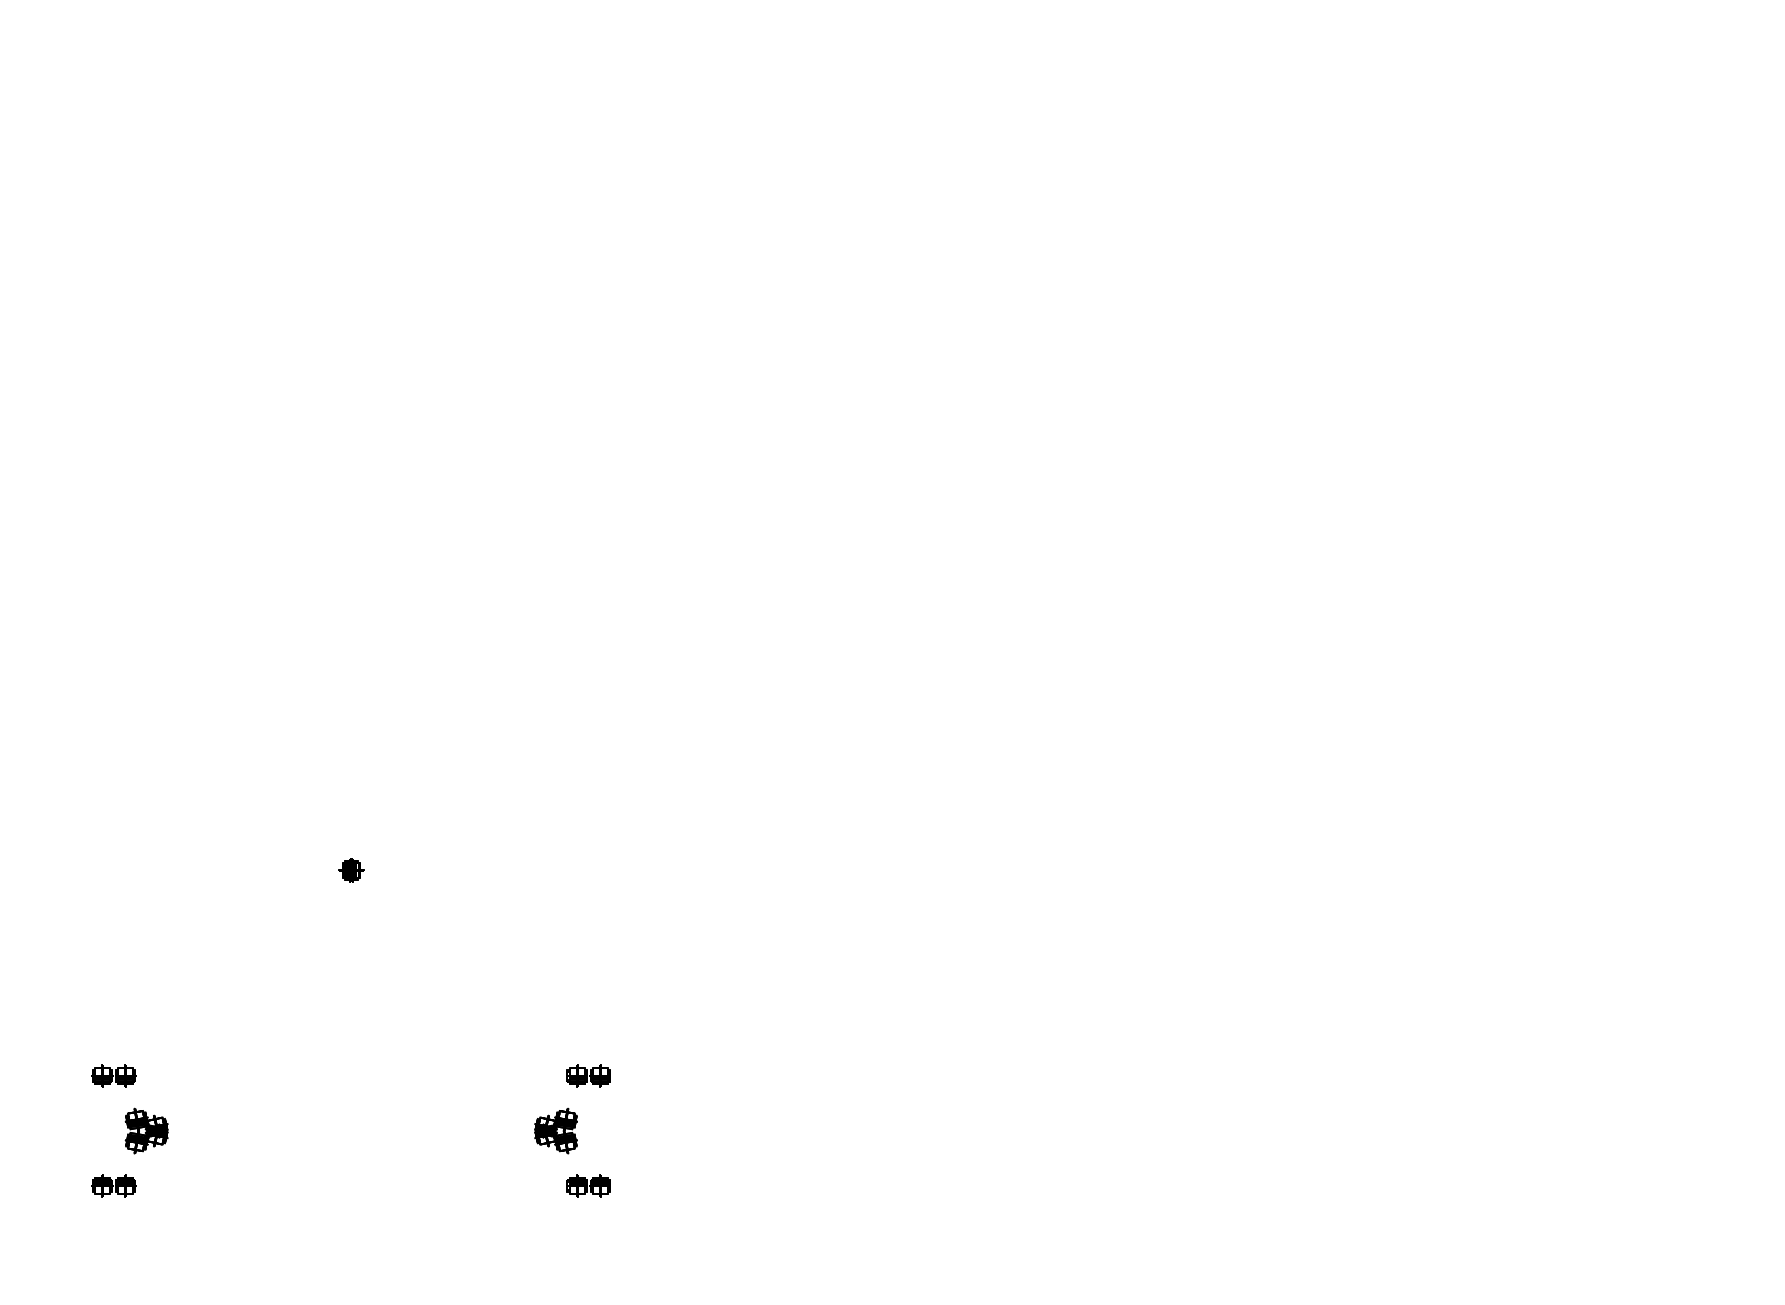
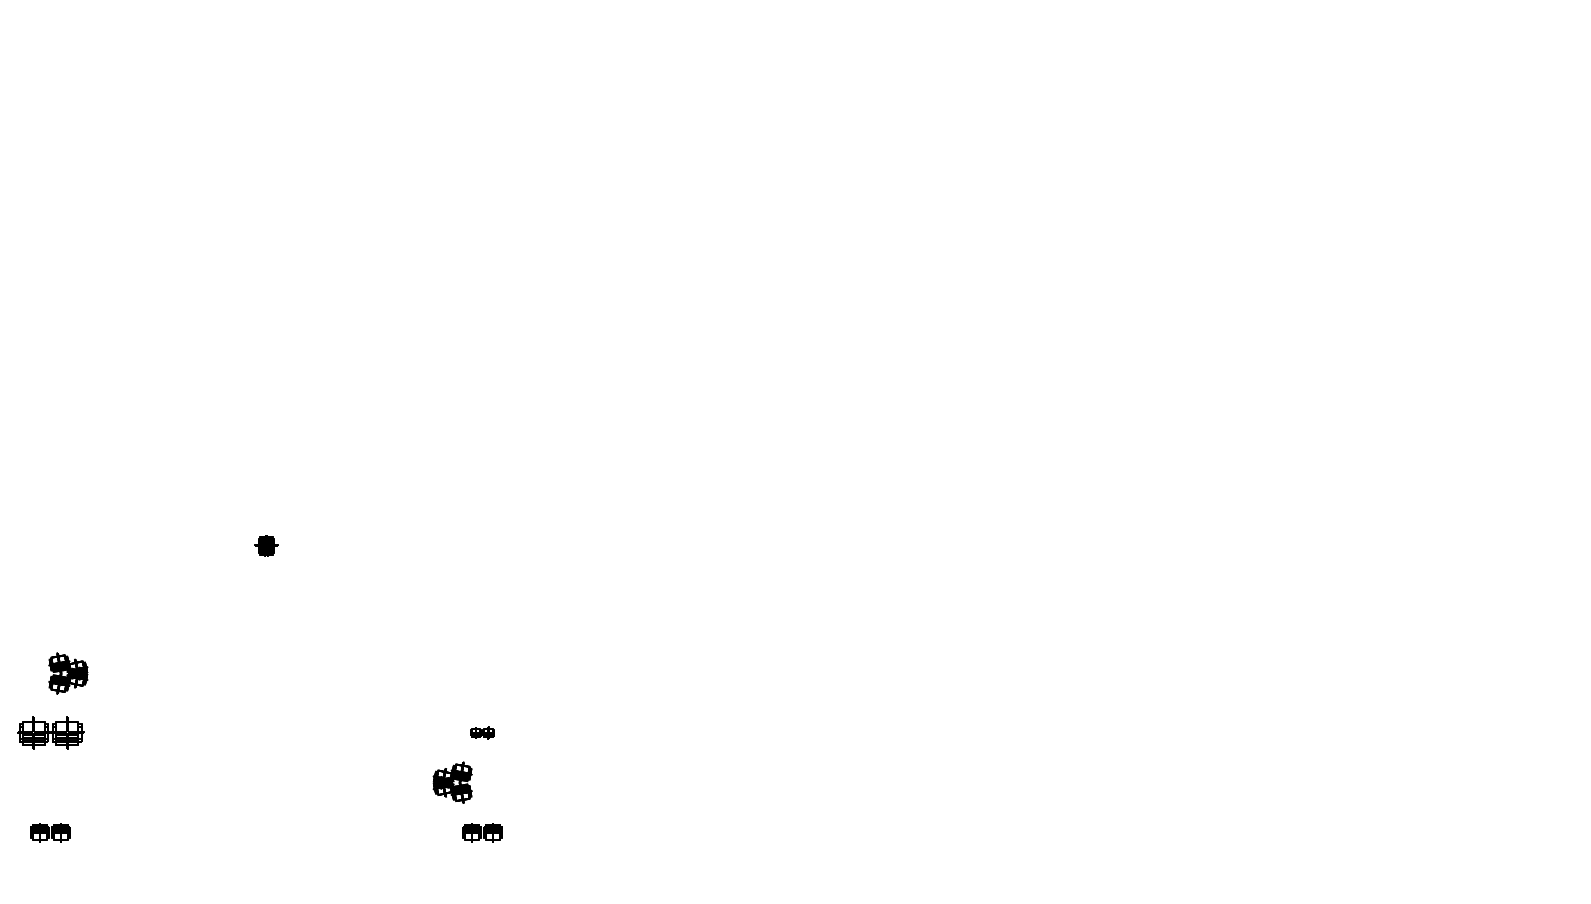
part: (113, 1075) -> (49, 732), size x1.6
part: (588, 1075) -> (482, 732), size x0.6
part: (146, 1130) -> (68, 673), moved

